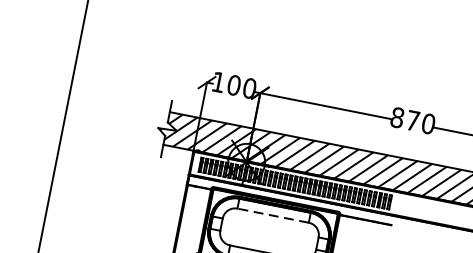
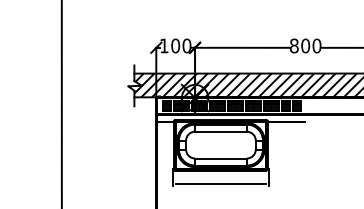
text: (412, 120) -> (305, 45), 870 -> 800
line: (272, 215) -> (220, 131), dashed -> solid

